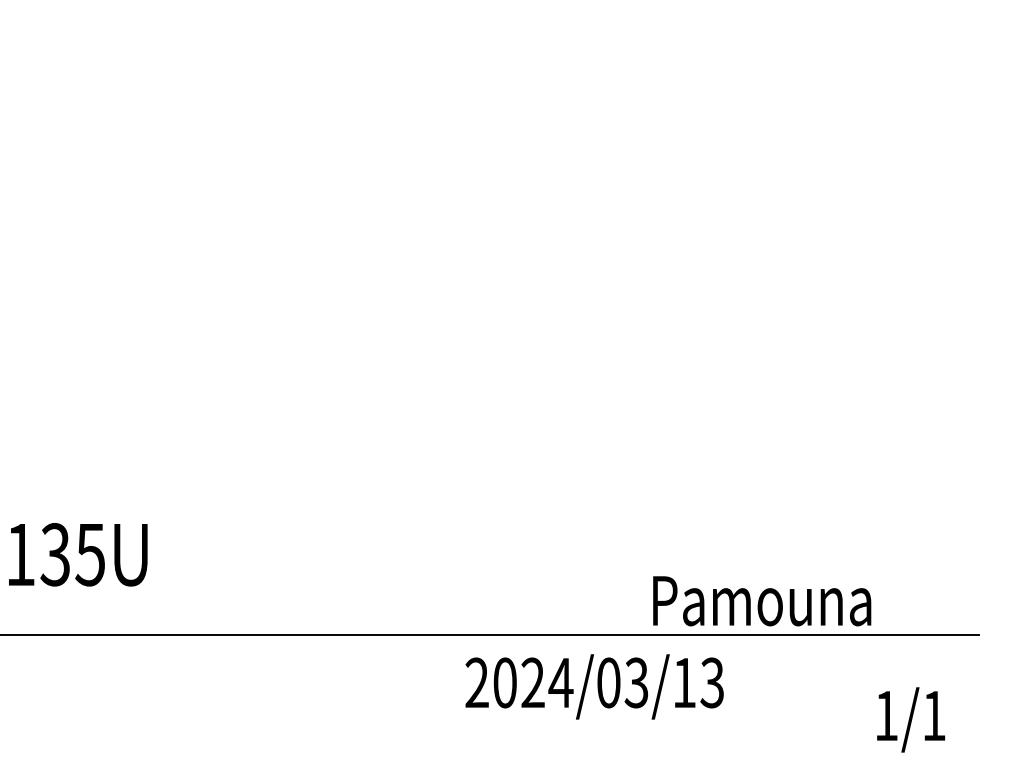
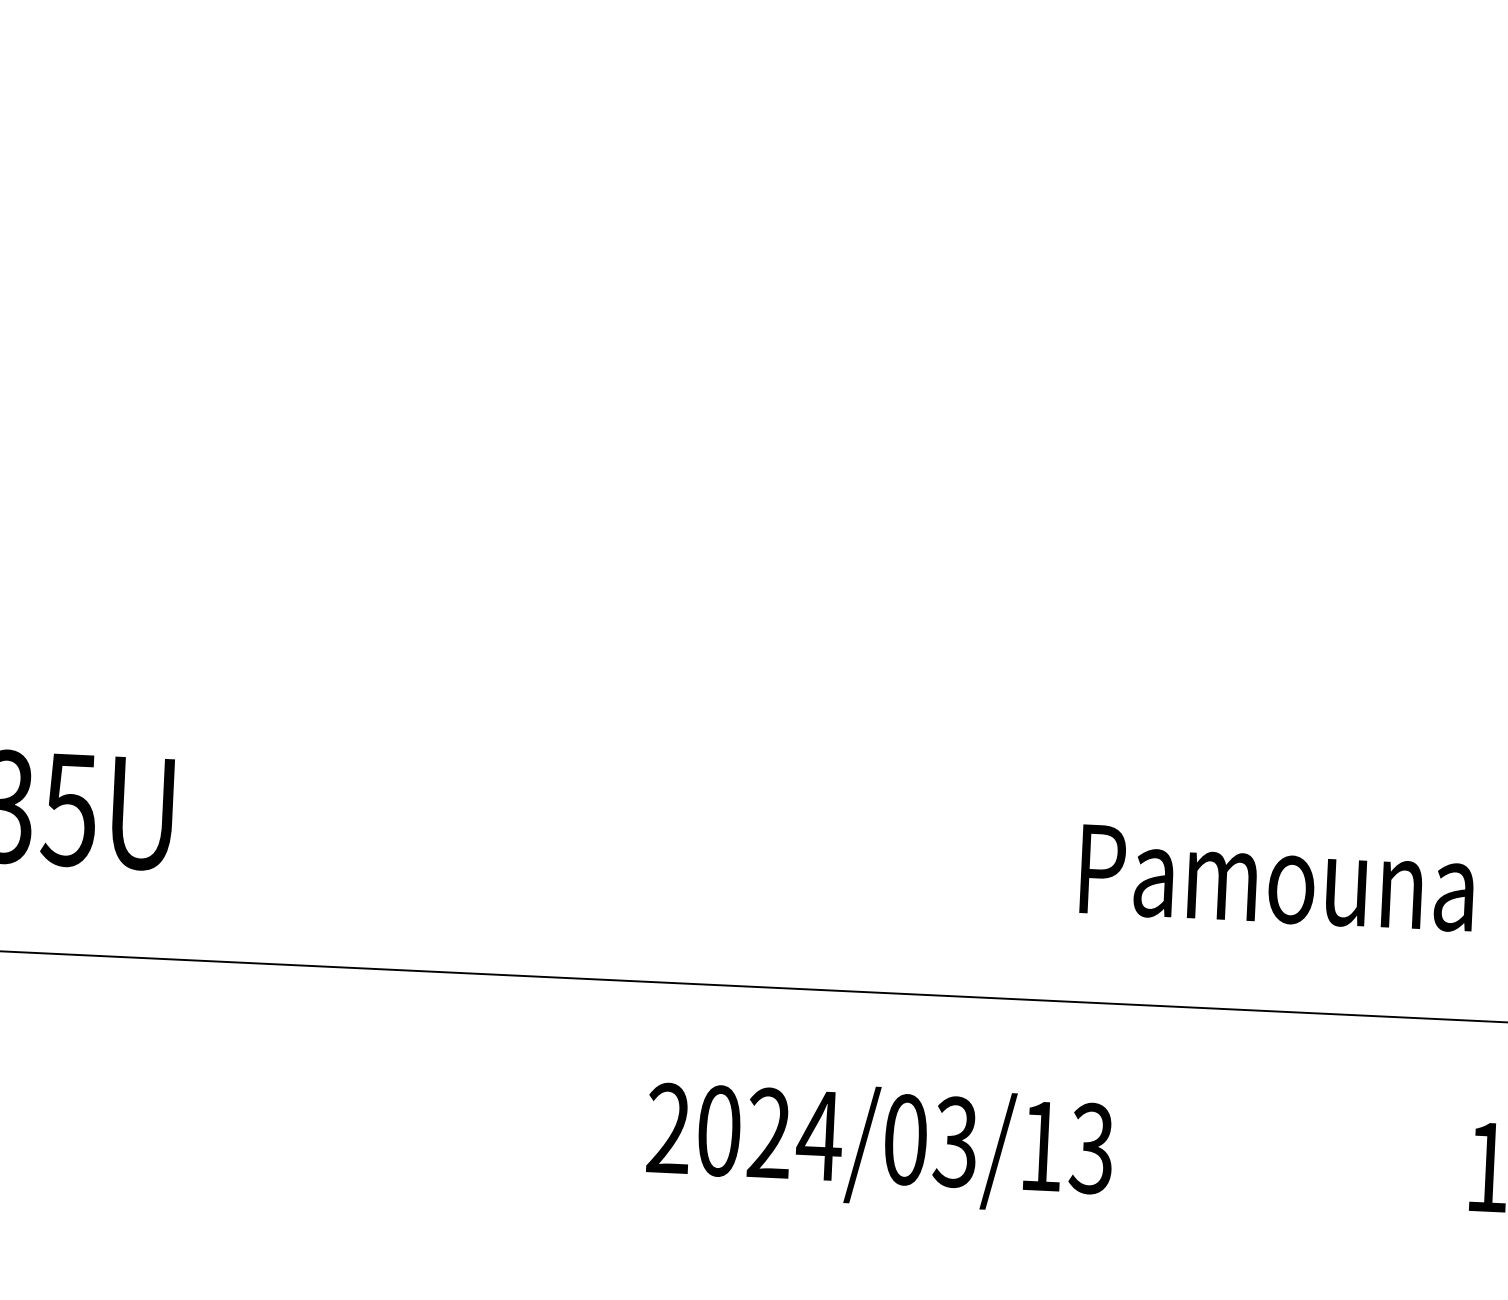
text: (762, 601) -> (1277, 878), moved
text: (594, 686) -> (879, 1145), moved

